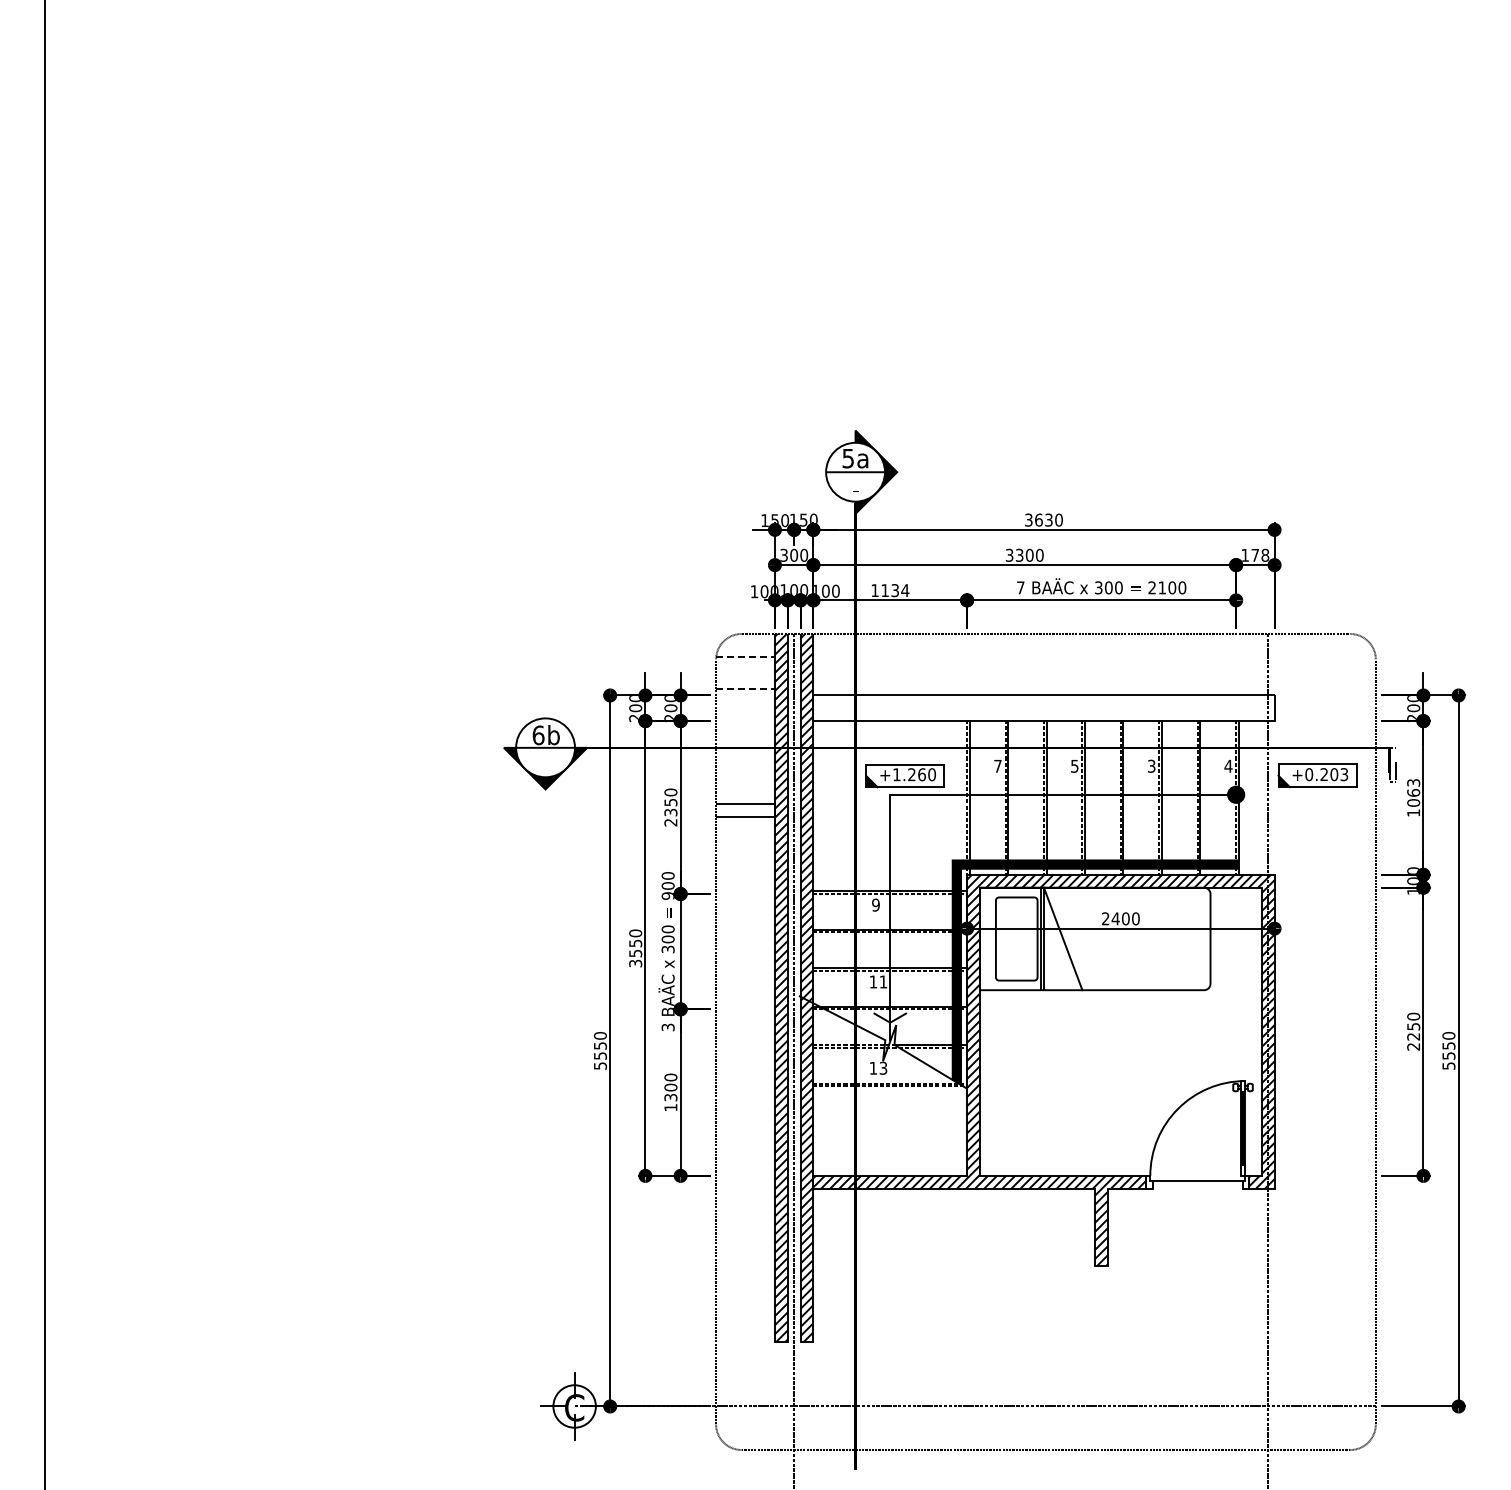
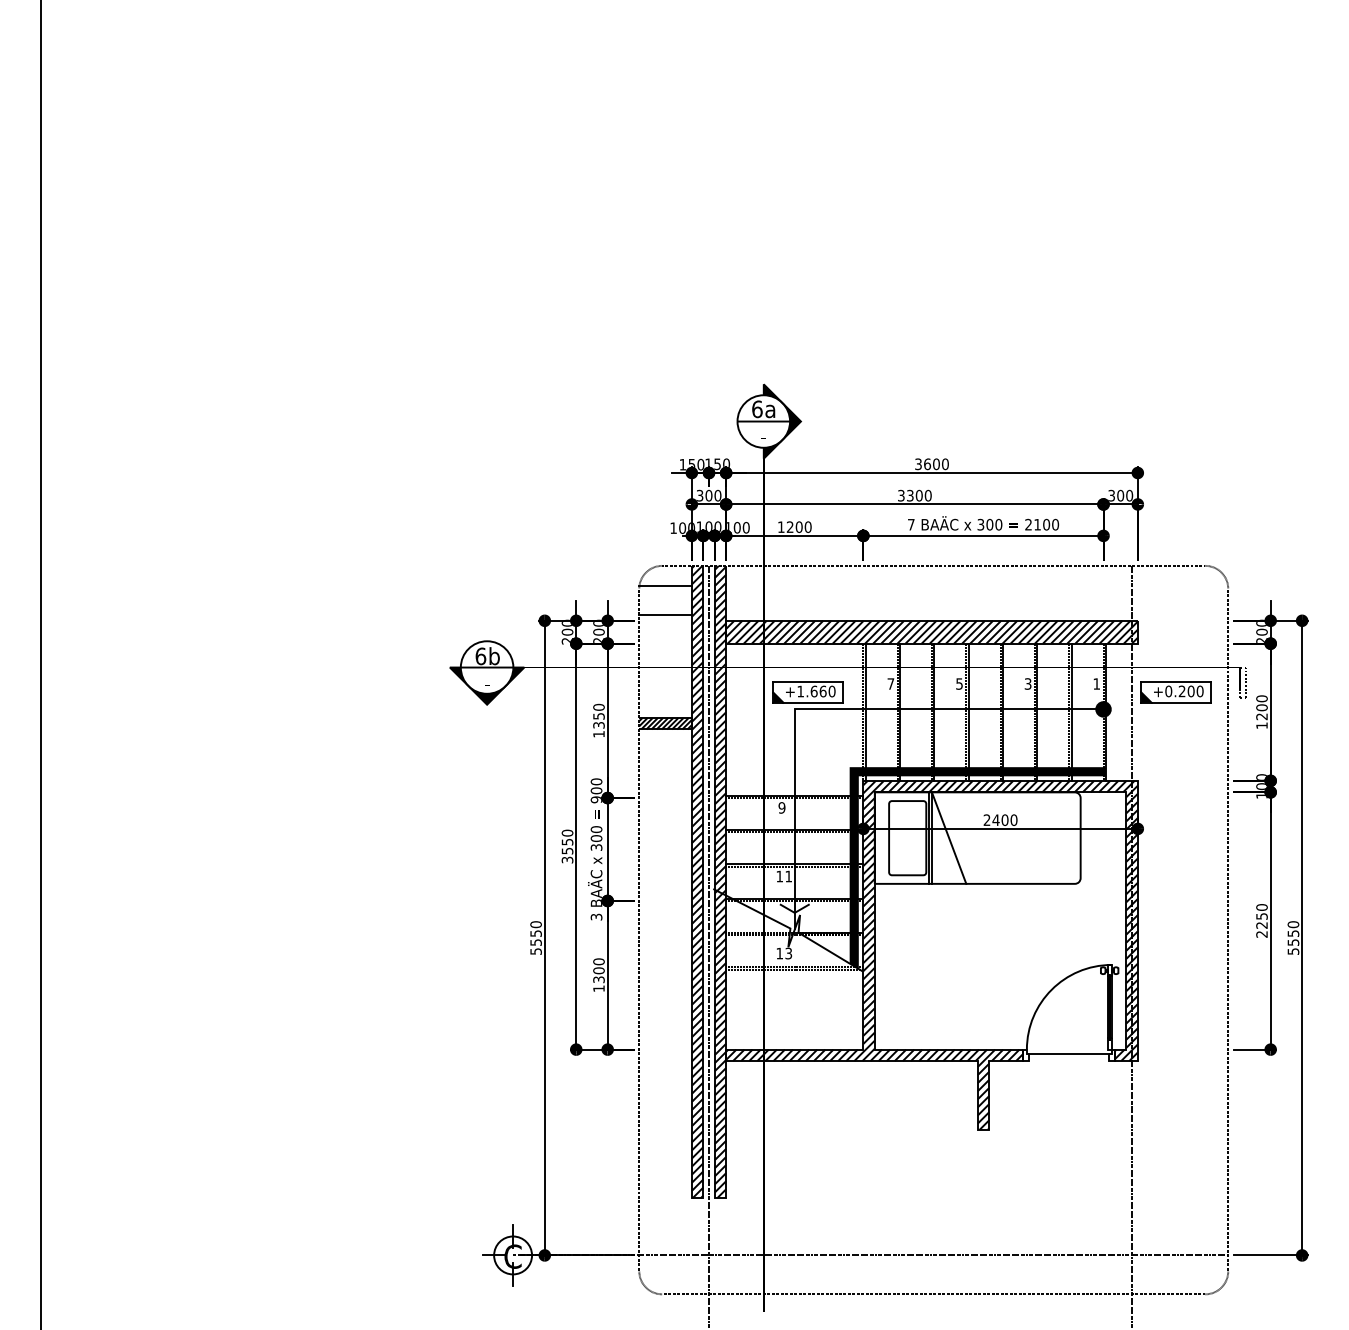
text: (848, 458) -> (757, 409), 5a -> 6a
text: (1048, 519) -> (936, 463), 3630 -> 3600
text: (1255, 554) -> (1120, 494), 178 -> 300
text: (895, 590) -> (799, 527), 1134 -> 1200
line: (746, 657) -> (666, 586), dashed -> solid
line: (745, 689) -> (665, 615), dashed -> solid
hatch: (1043, 708) -> (931, 632), added
text: (1228, 766) -> (1096, 684), 4 -> 1
text: (911, 774) -> (813, 691), +1.260 -> +1.660
text: (1344, 774) -> (1200, 691), +0.203 -> +0.200
text: (1413, 792) -> (1261, 707), 1063 -> 1200
hatch: (745, 810) -> (665, 723), added
text: (670, 822) -> (598, 734), 2350 -> 1350

